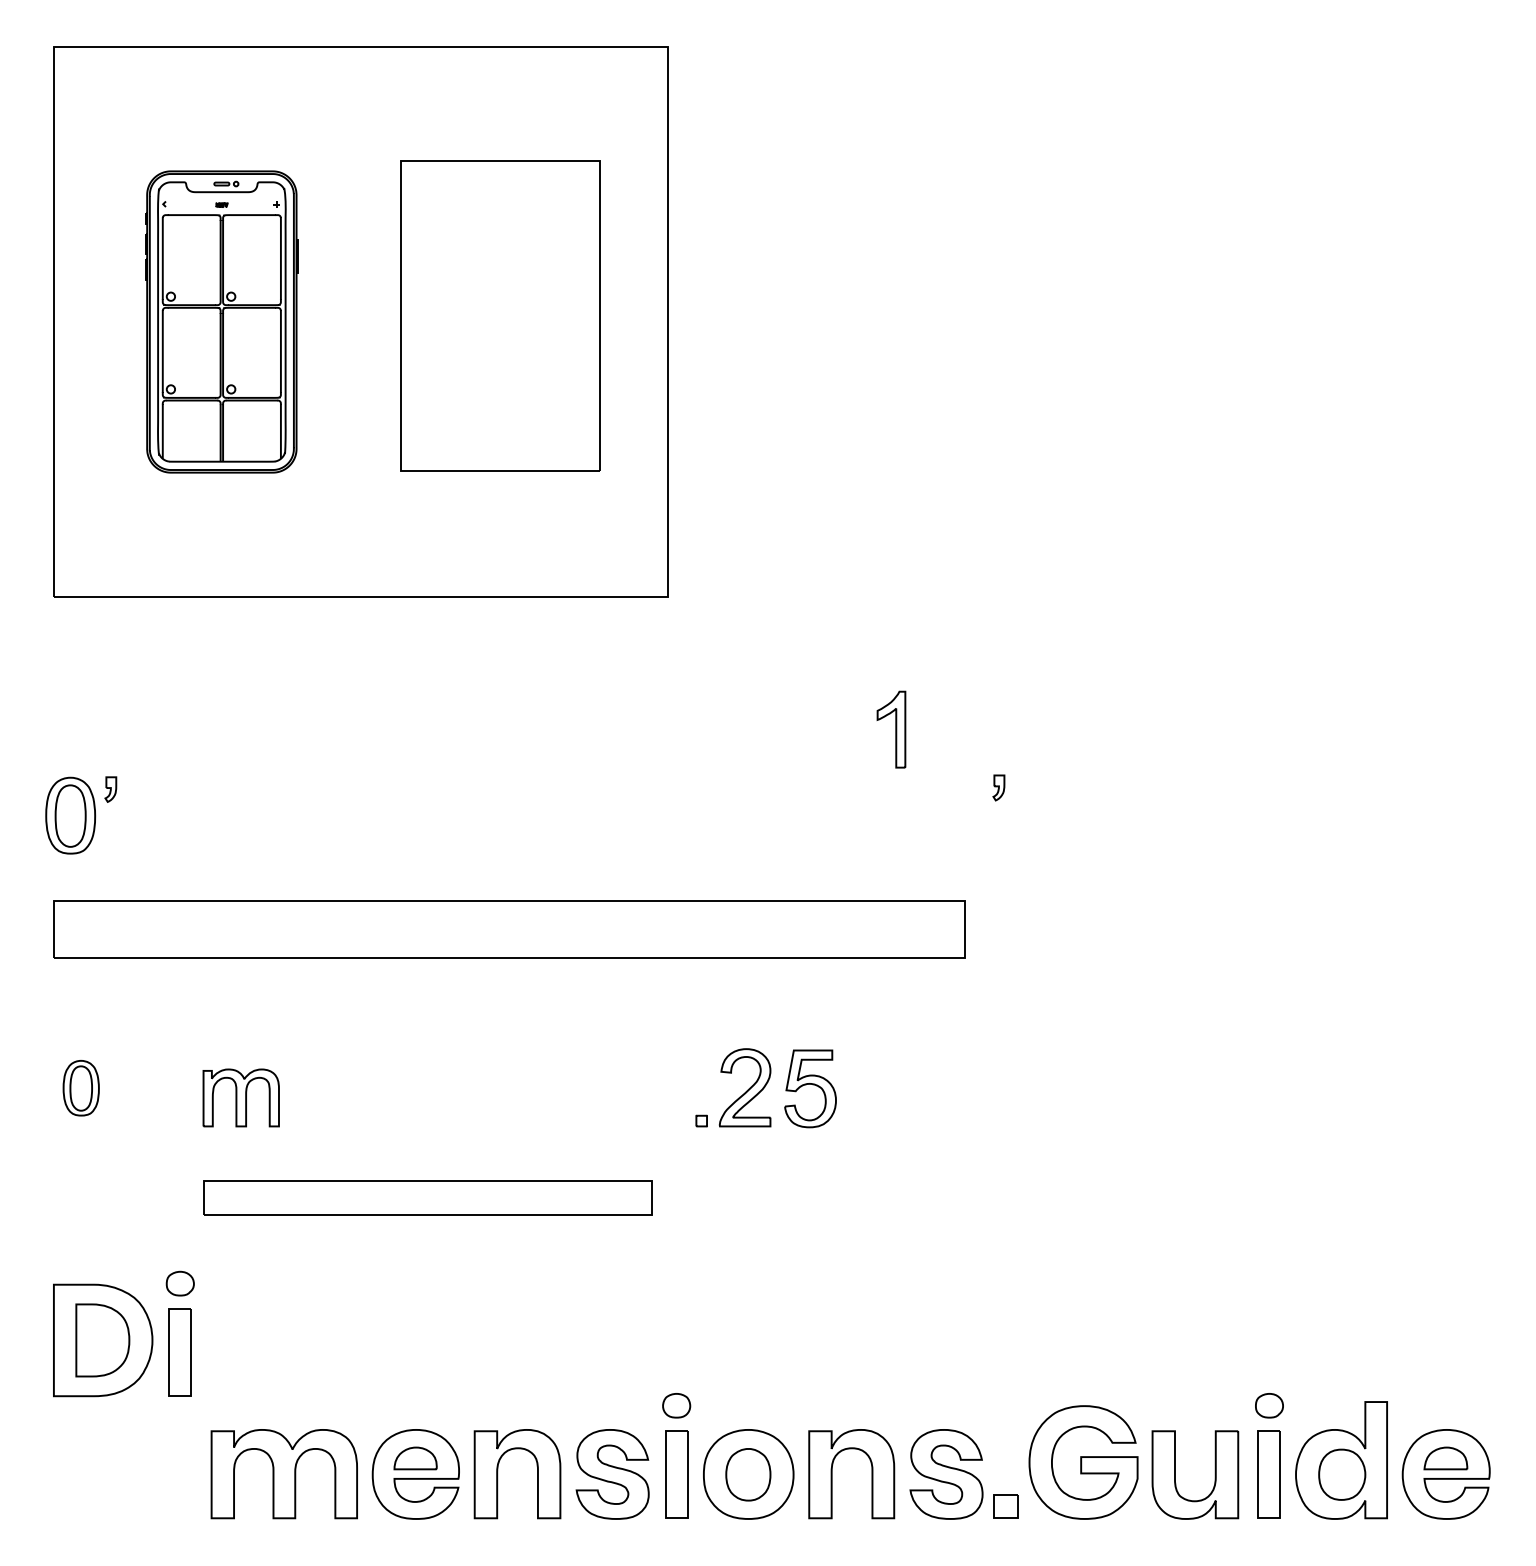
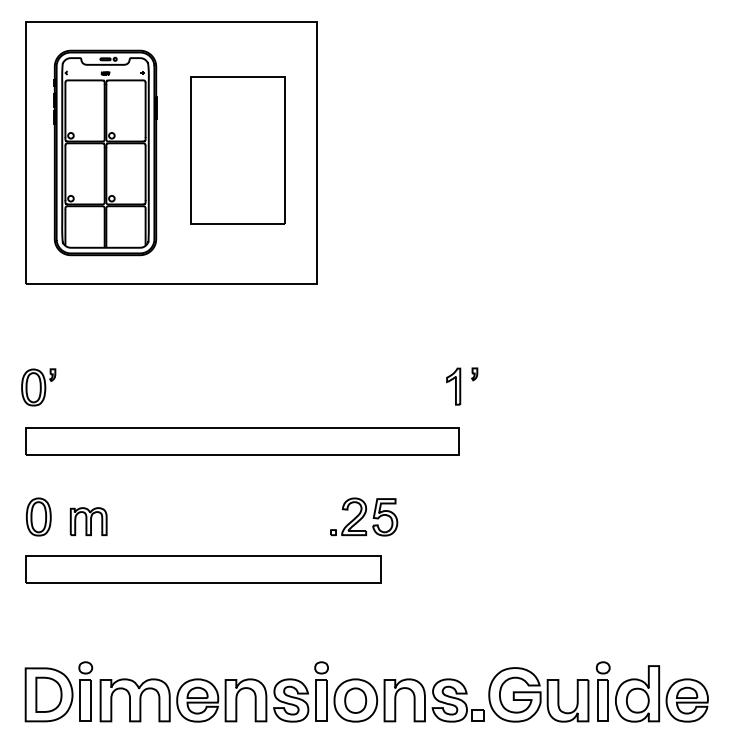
part: (221, 321) -> (105, 152), size x1.43
part: (891, 729) -> (453, 386), moved
part: (80, 1087) -> (38, 516), size x1.43
part: (240, 1097) -> (88, 521), moved
part: (428, 1198) -> (203, 569), size x1.67
part: (122, 1333) -> (58, 691), moved

